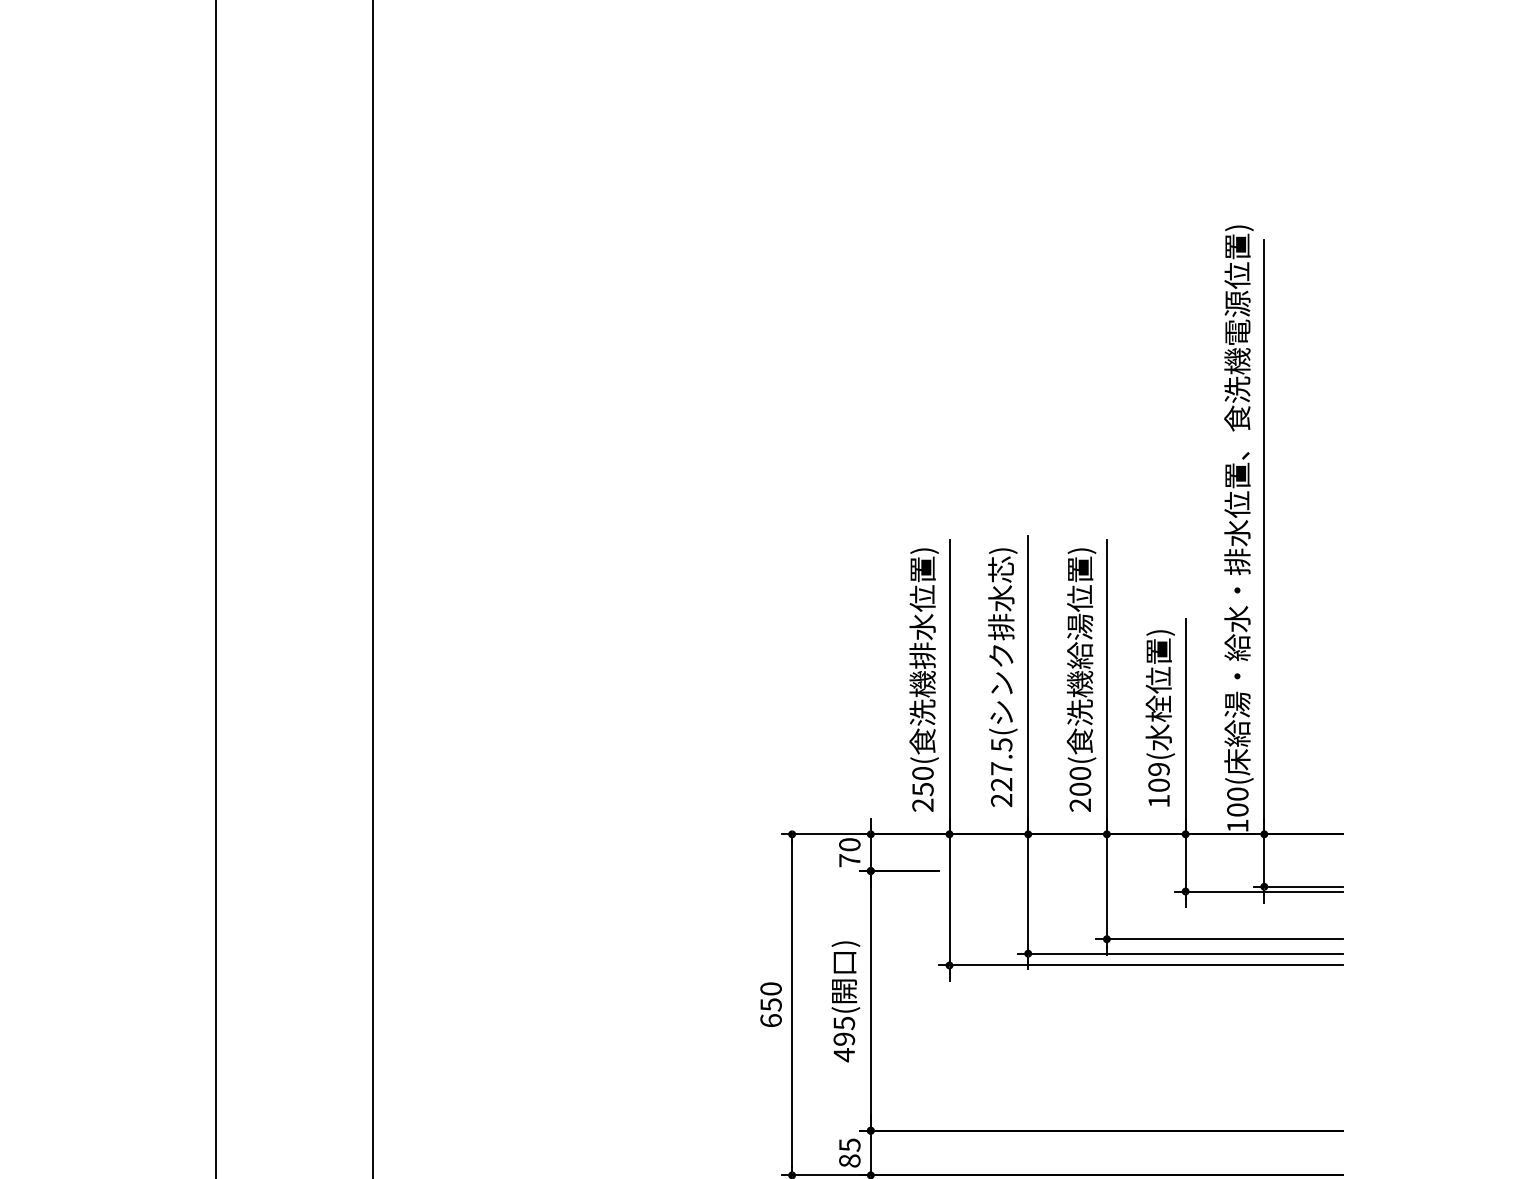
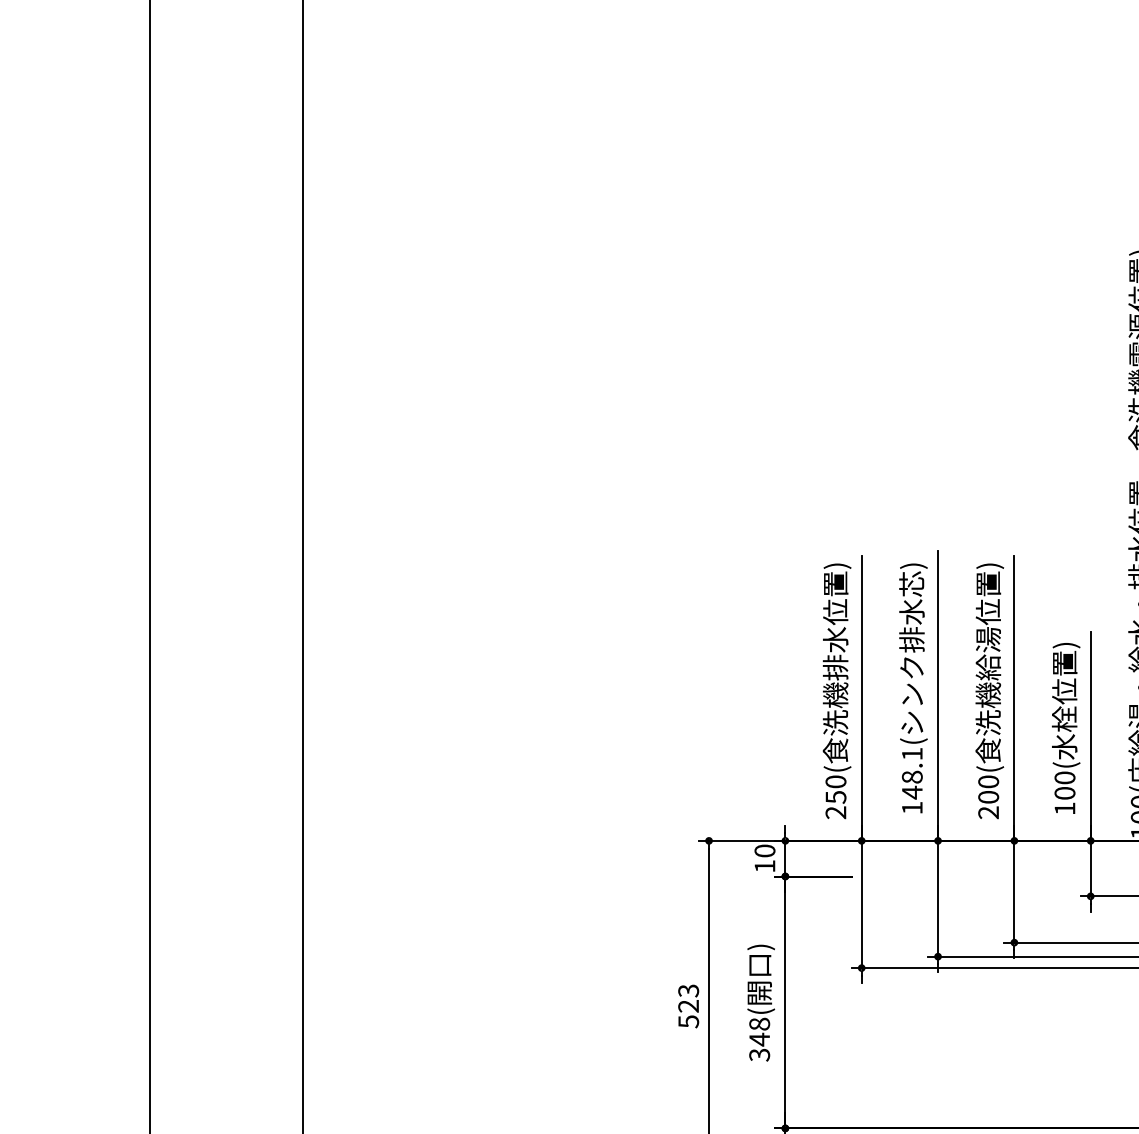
text: (1158, 768) -> (1064, 777), 109( -> 100(
text: (1001, 772) -> (912, 780), 227.5( -> 148.1(
text: (849, 860) -> (764, 866), 70 -> 10
text: (770, 1004) -> (688, 1005), 650 -> 523
text: (844, 1039) -> (759, 1039), 495( -> 348(

